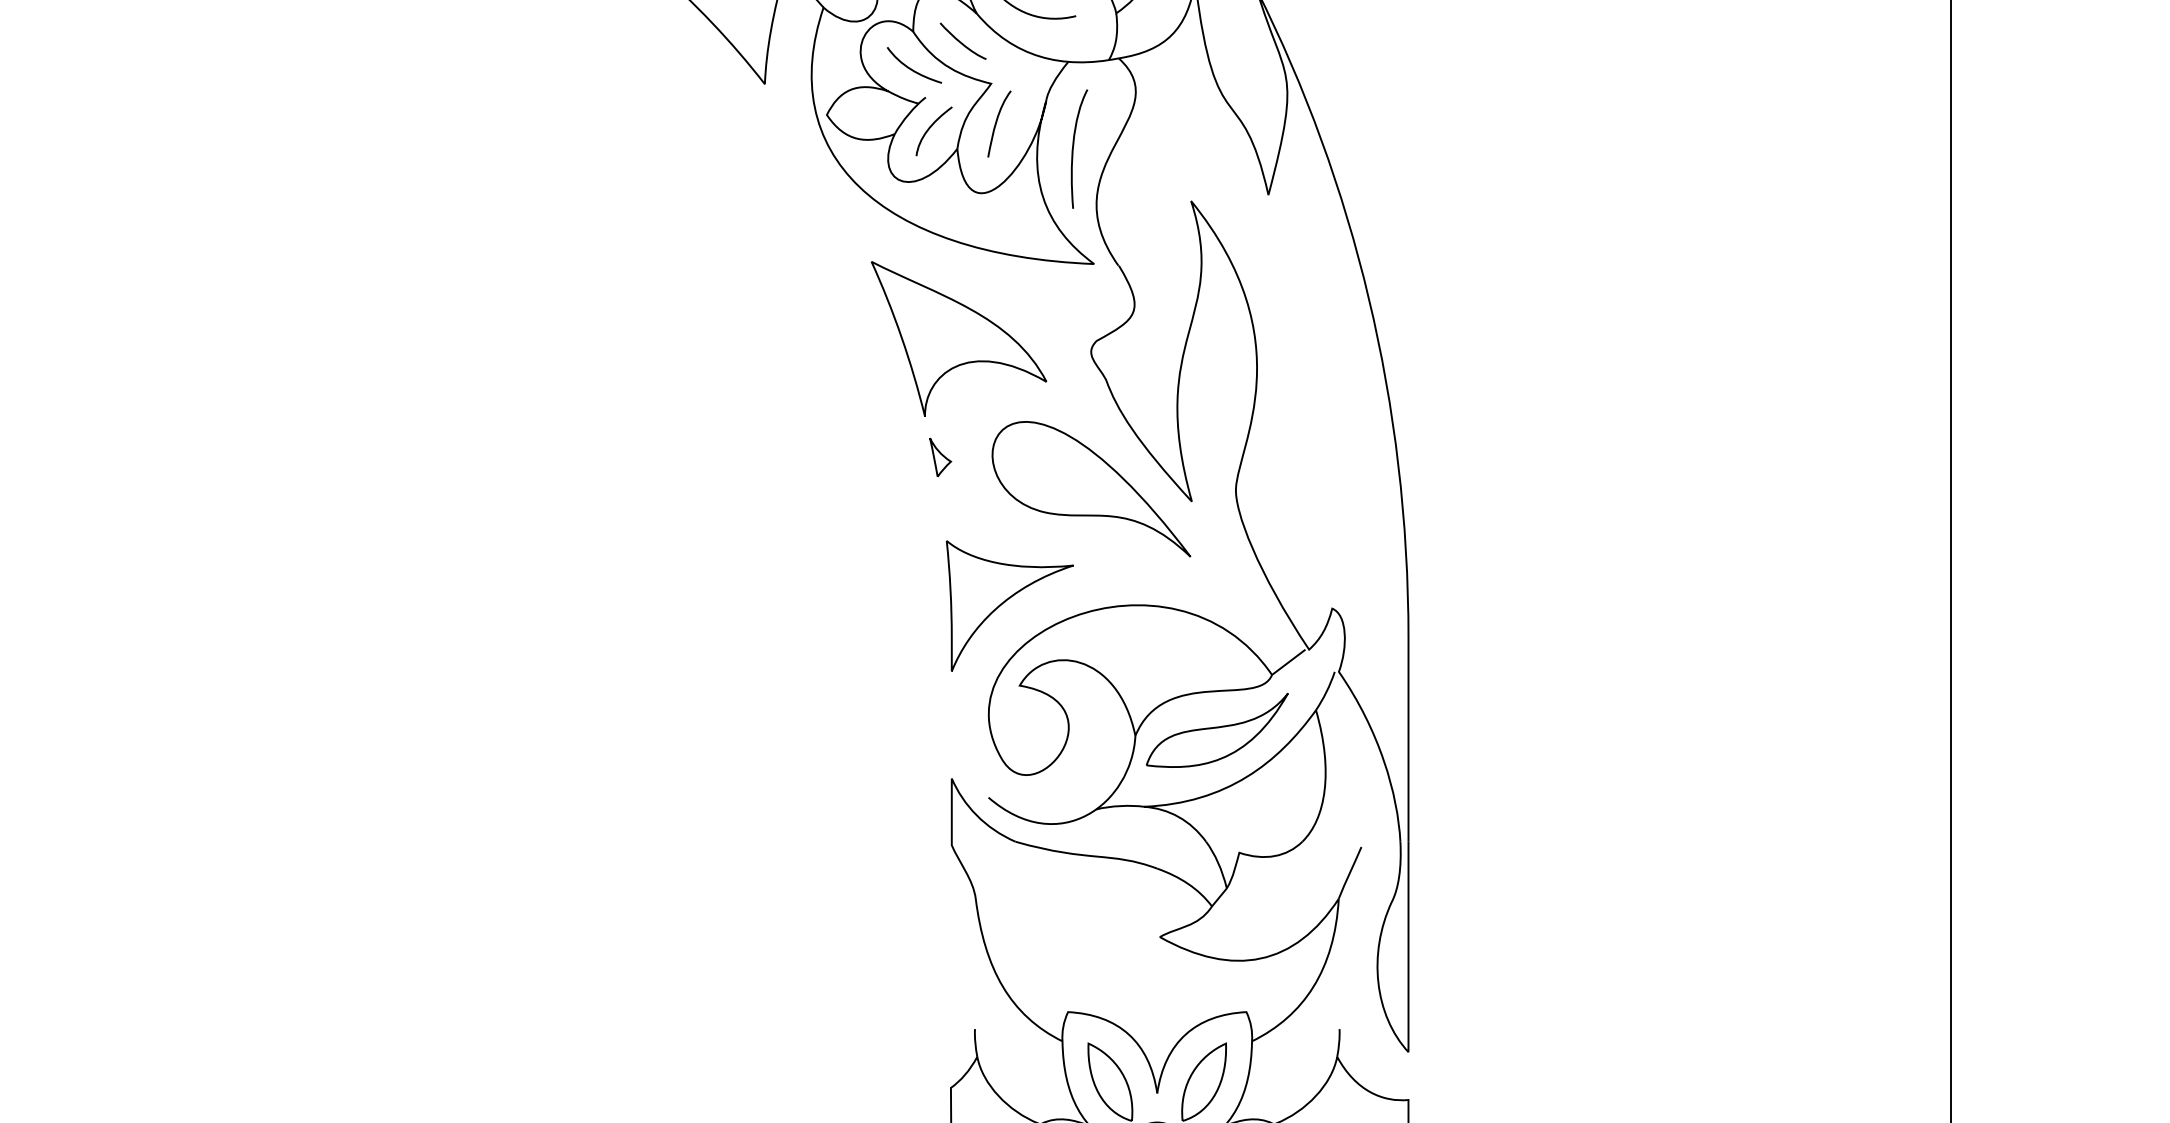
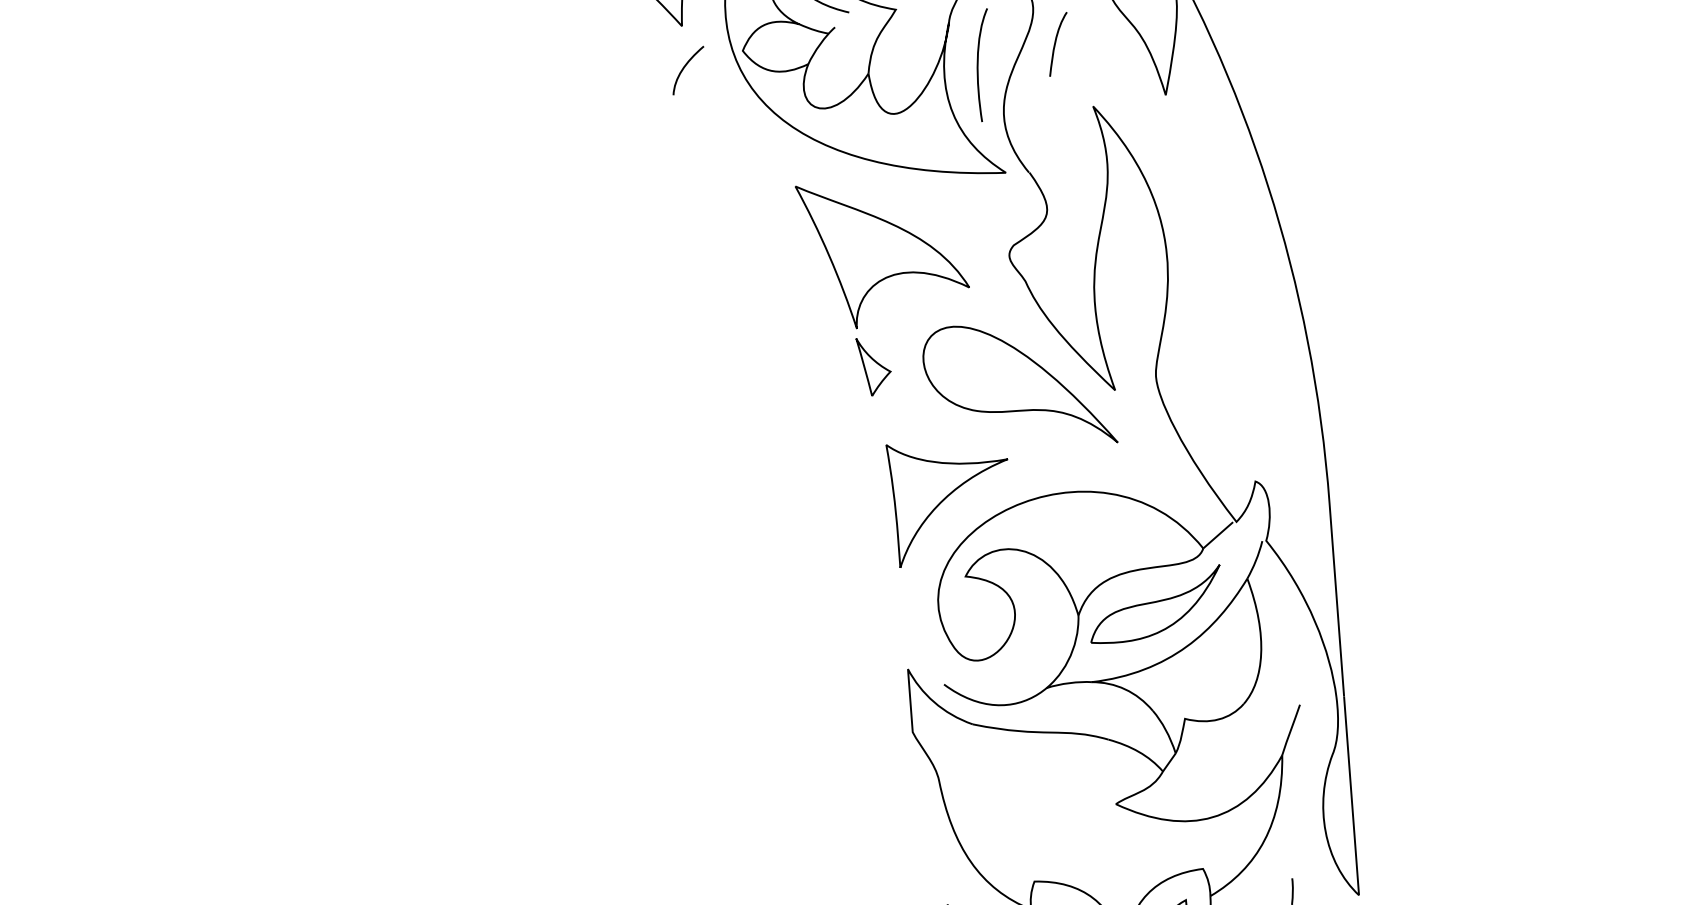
curve: (997, 122) -> (1056, 43), moved
curve: (930, 128) -> (684, 68), moved
part: (940, 457) -> (874, 366), size x1.6

